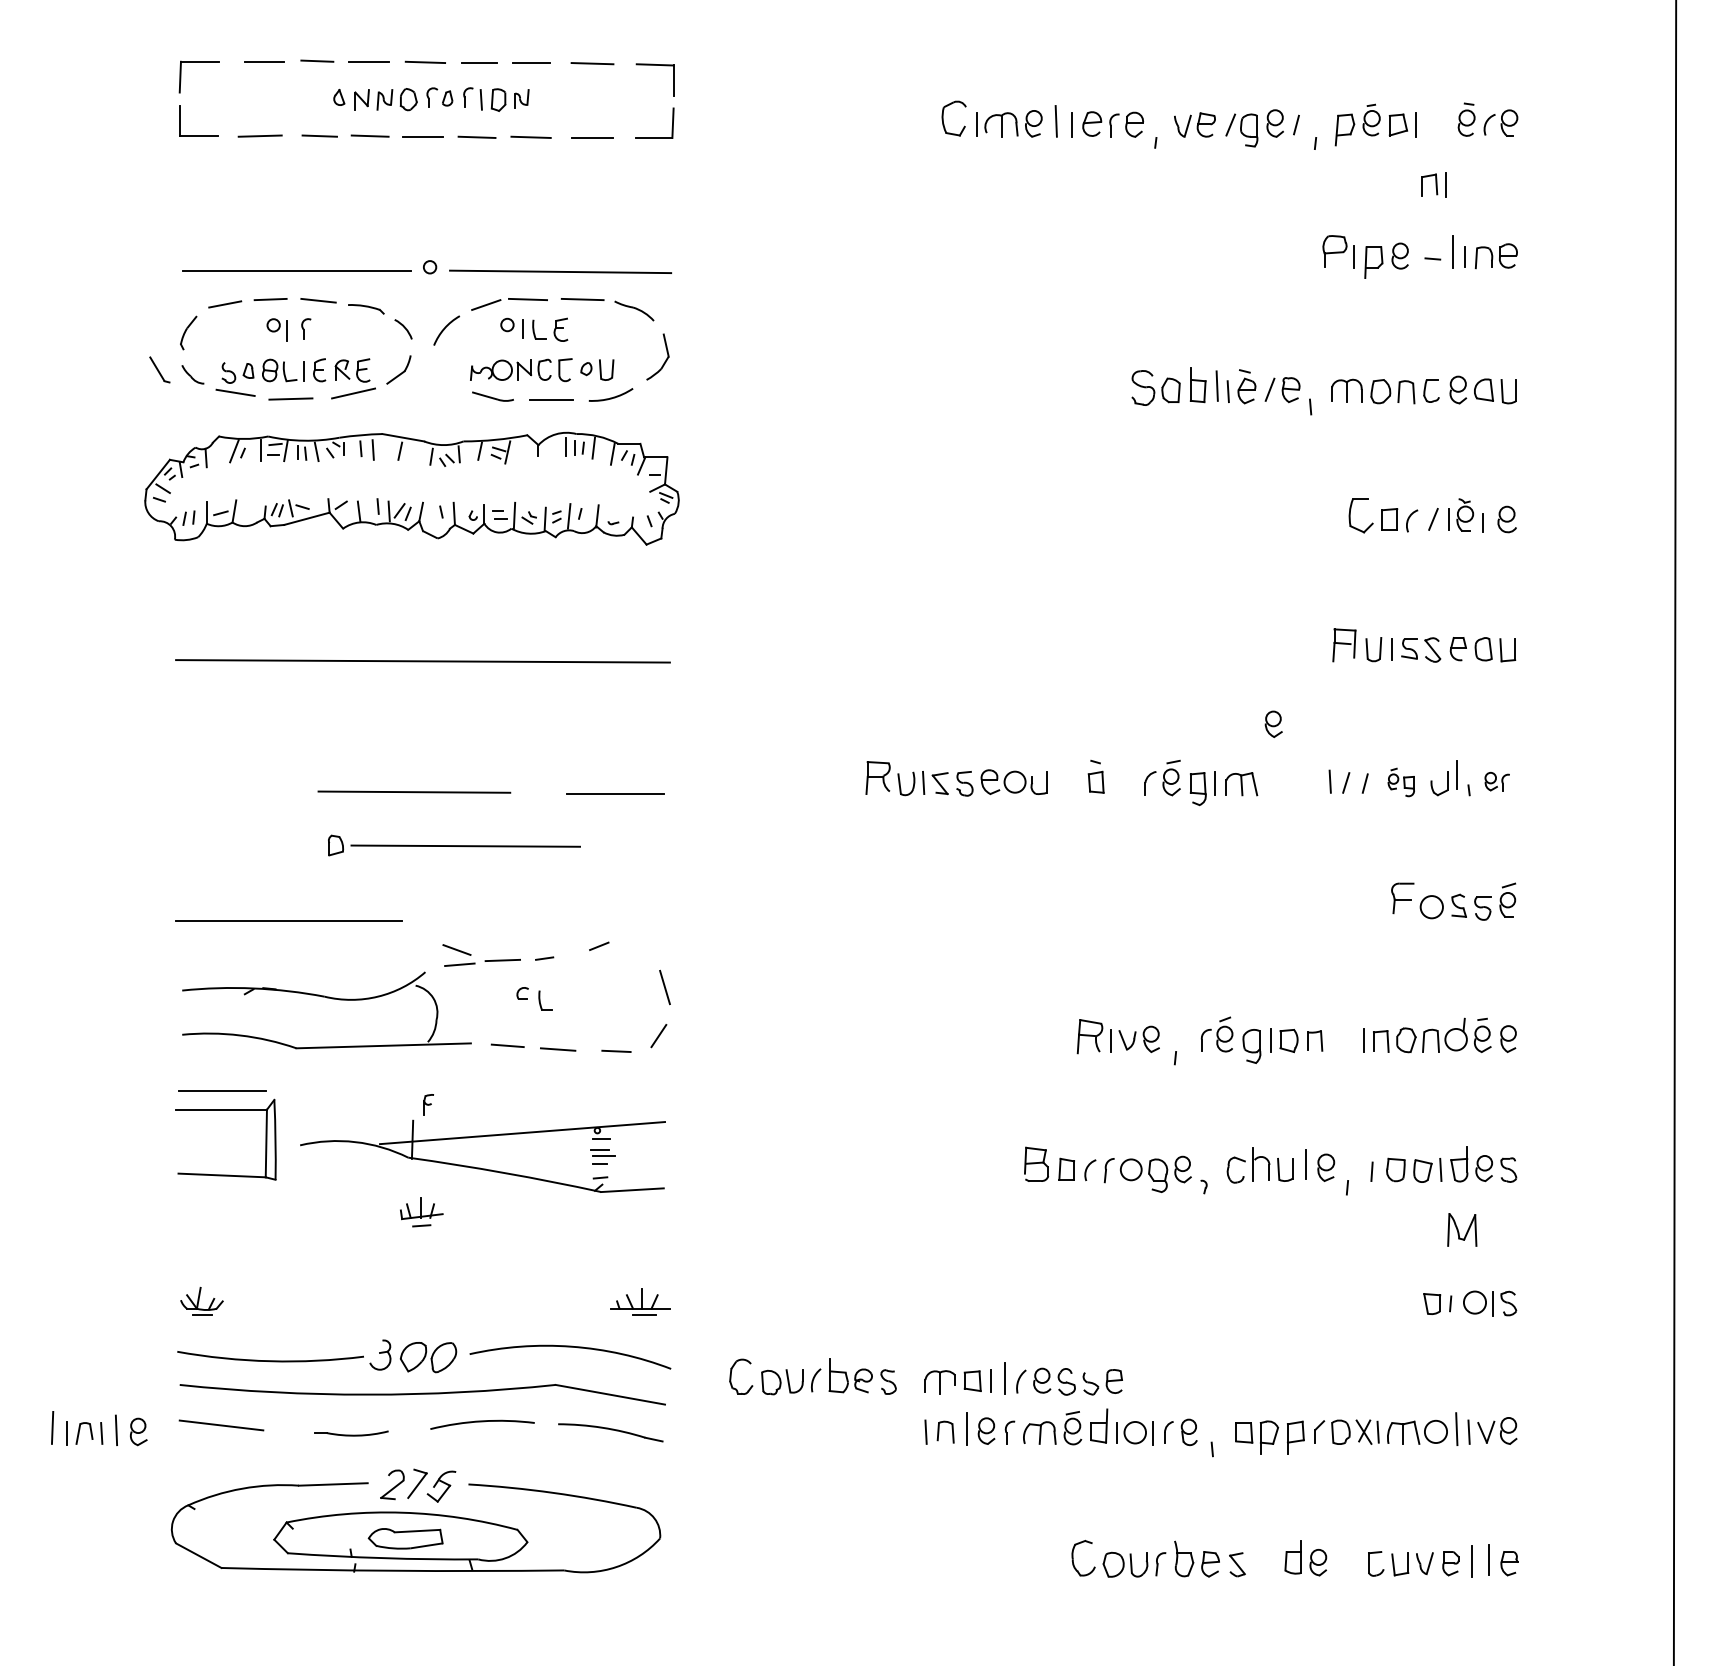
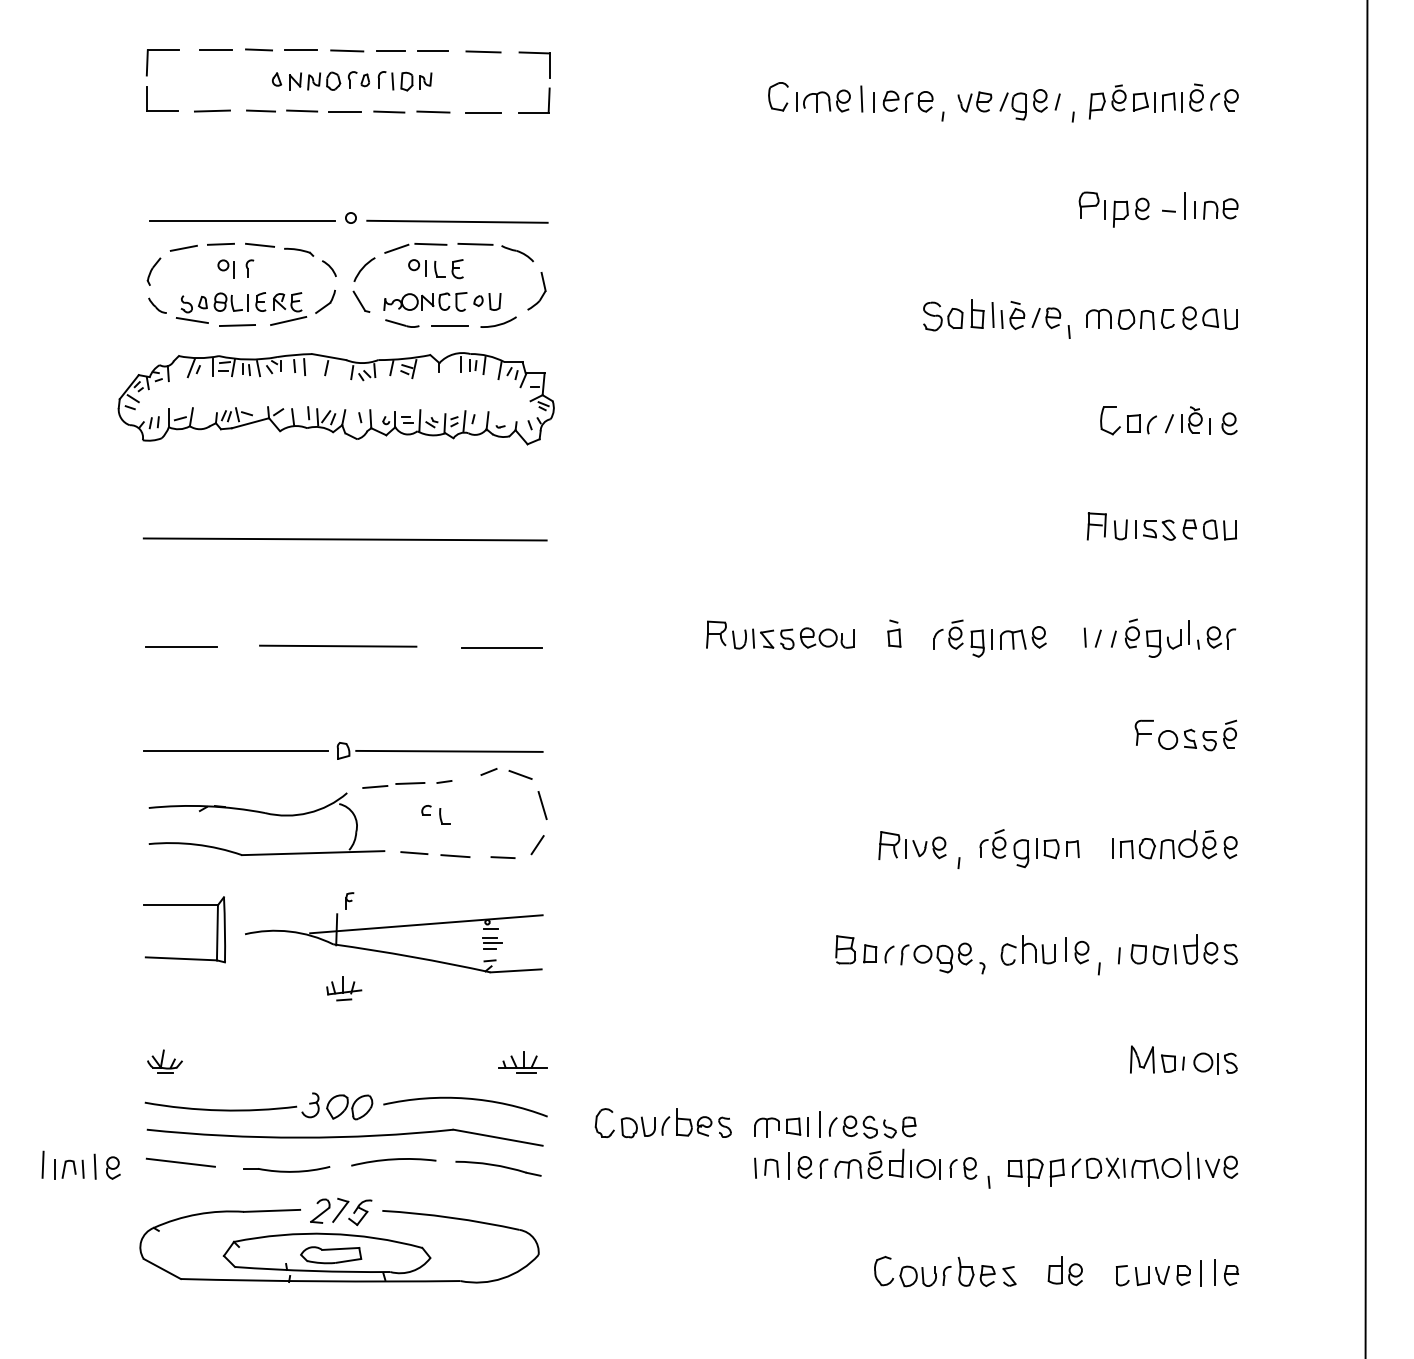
part: (1433, 184) -> (1171, 101), moved
part: (159, 369) -> (361, 301), moved
part: (1273, 723) -> (1038, 636), moved
part: (1497, 781) -> (1221, 637), size x1.43
part: (1401, 782) -> (1143, 638), size x1.67
part: (454, 845) -> (440, 750), moved
line: (456, 949) -> (520, 774), moved
line: (222, 1090) -> (181, 646), moved
part: (1462, 1229) -> (1142, 1059), moved
part: (351, 1433) -> (286, 1169), size x1.43

